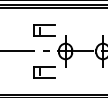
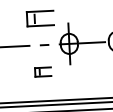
part: (44, 72) -> (43, 72), size x0.6

